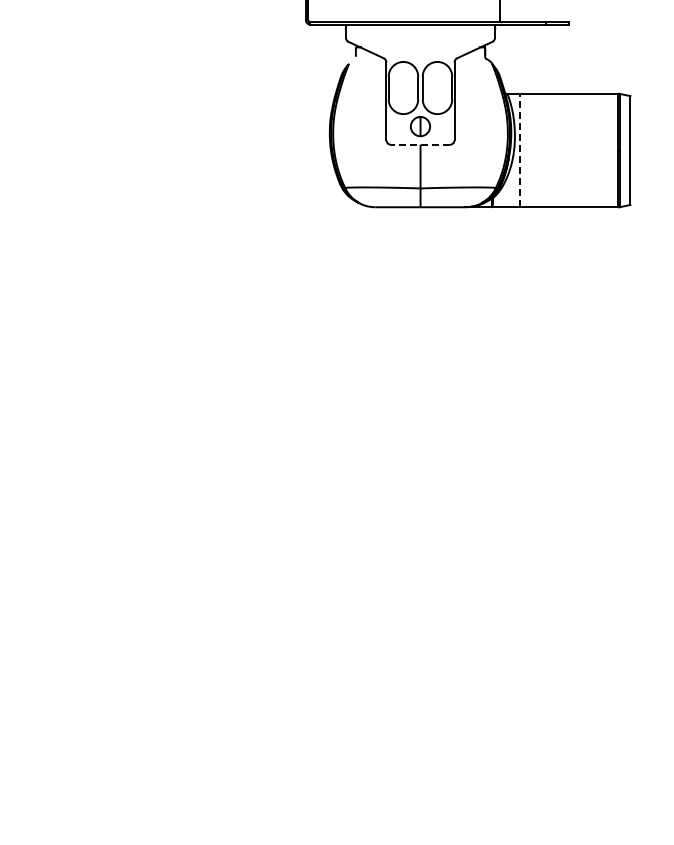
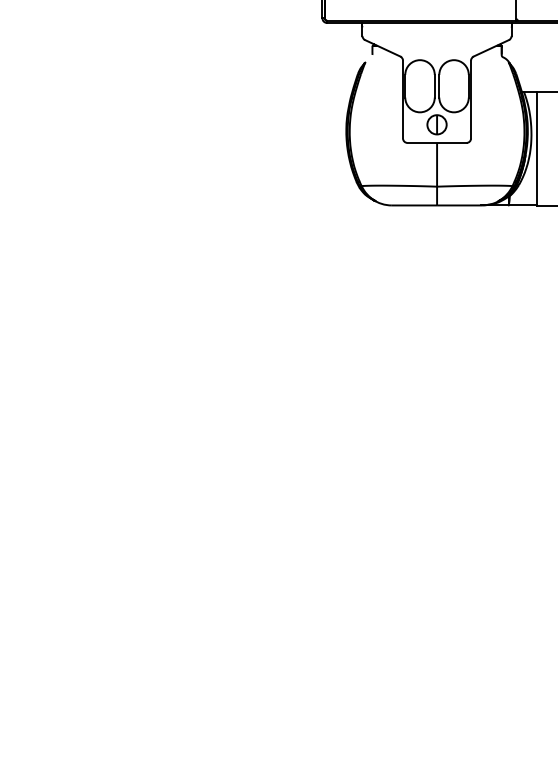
line: (419, 144) -> (436, 142), dashed -> solid
line: (520, 150) -> (537, 148), dashed -> solid

